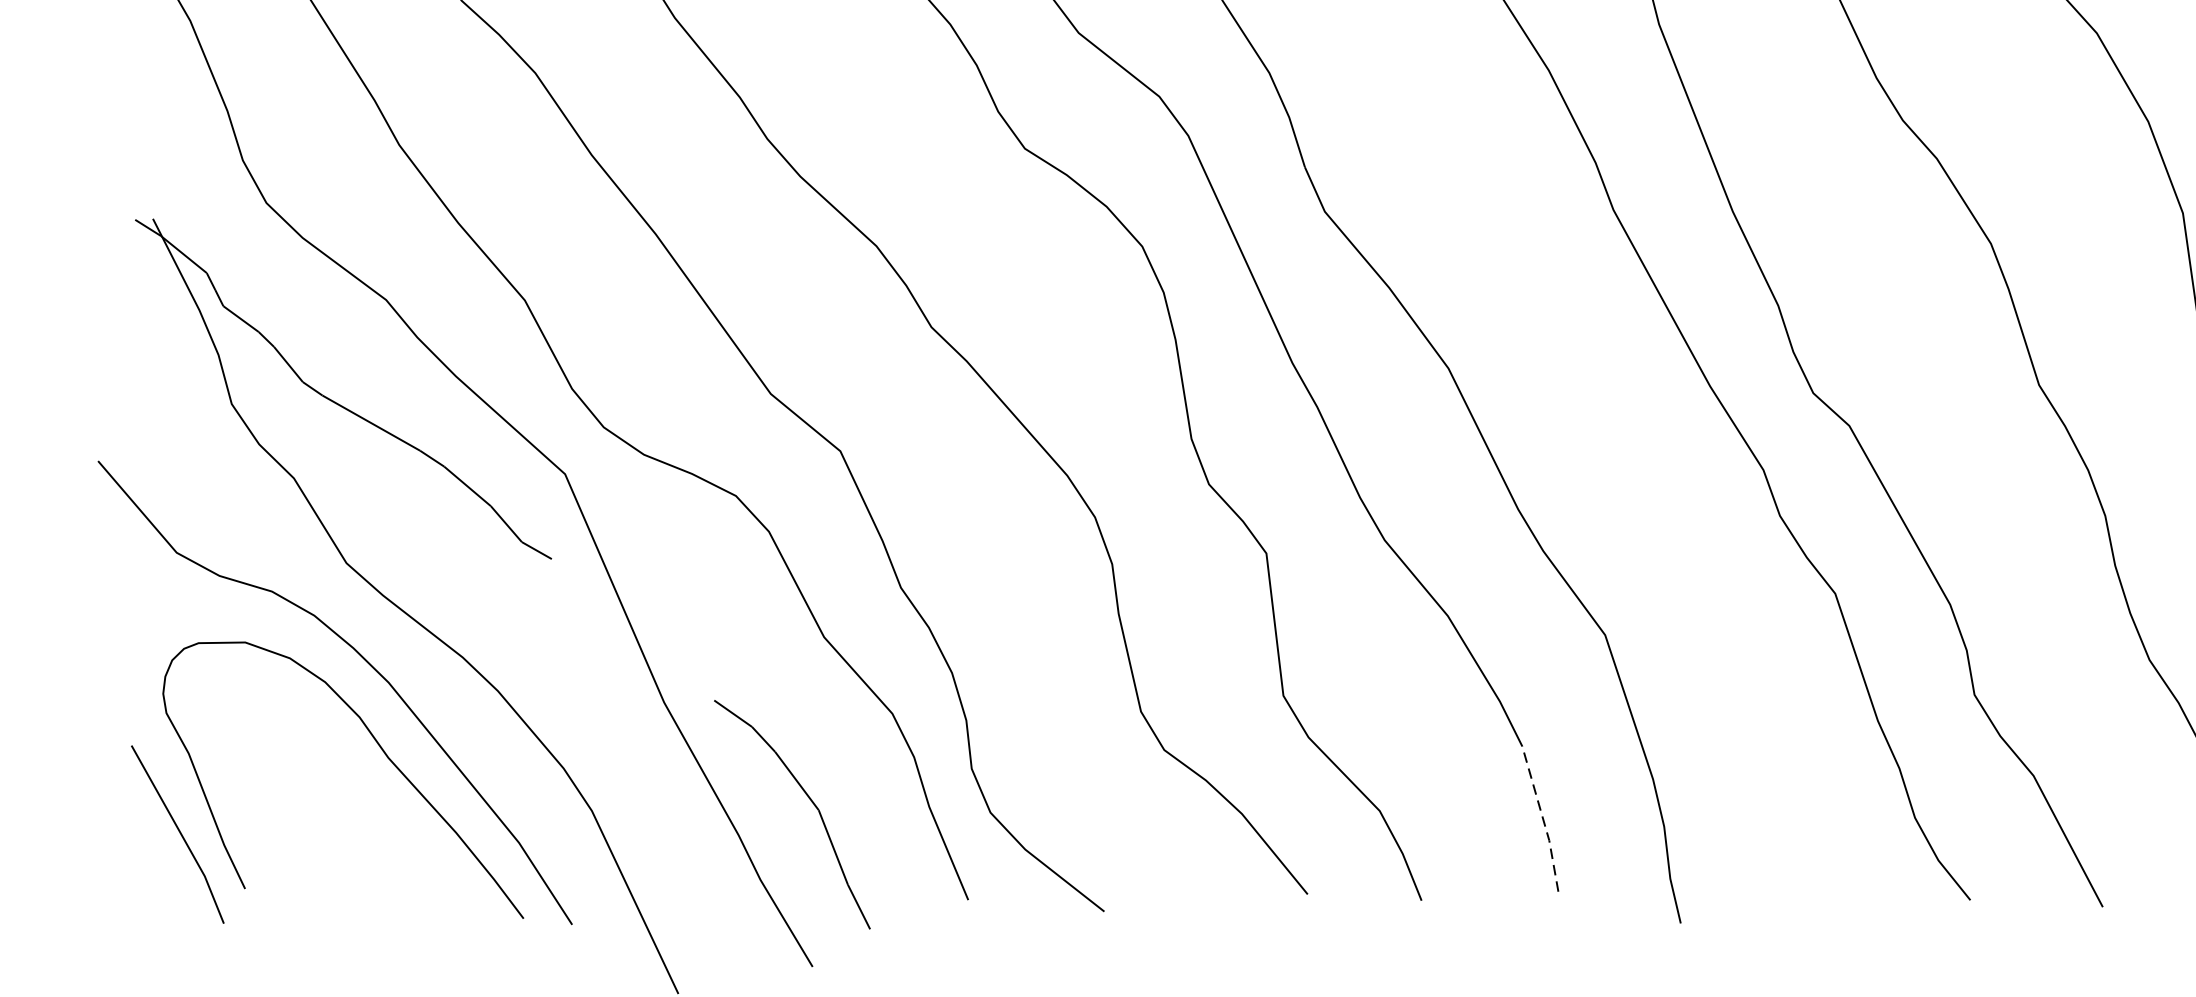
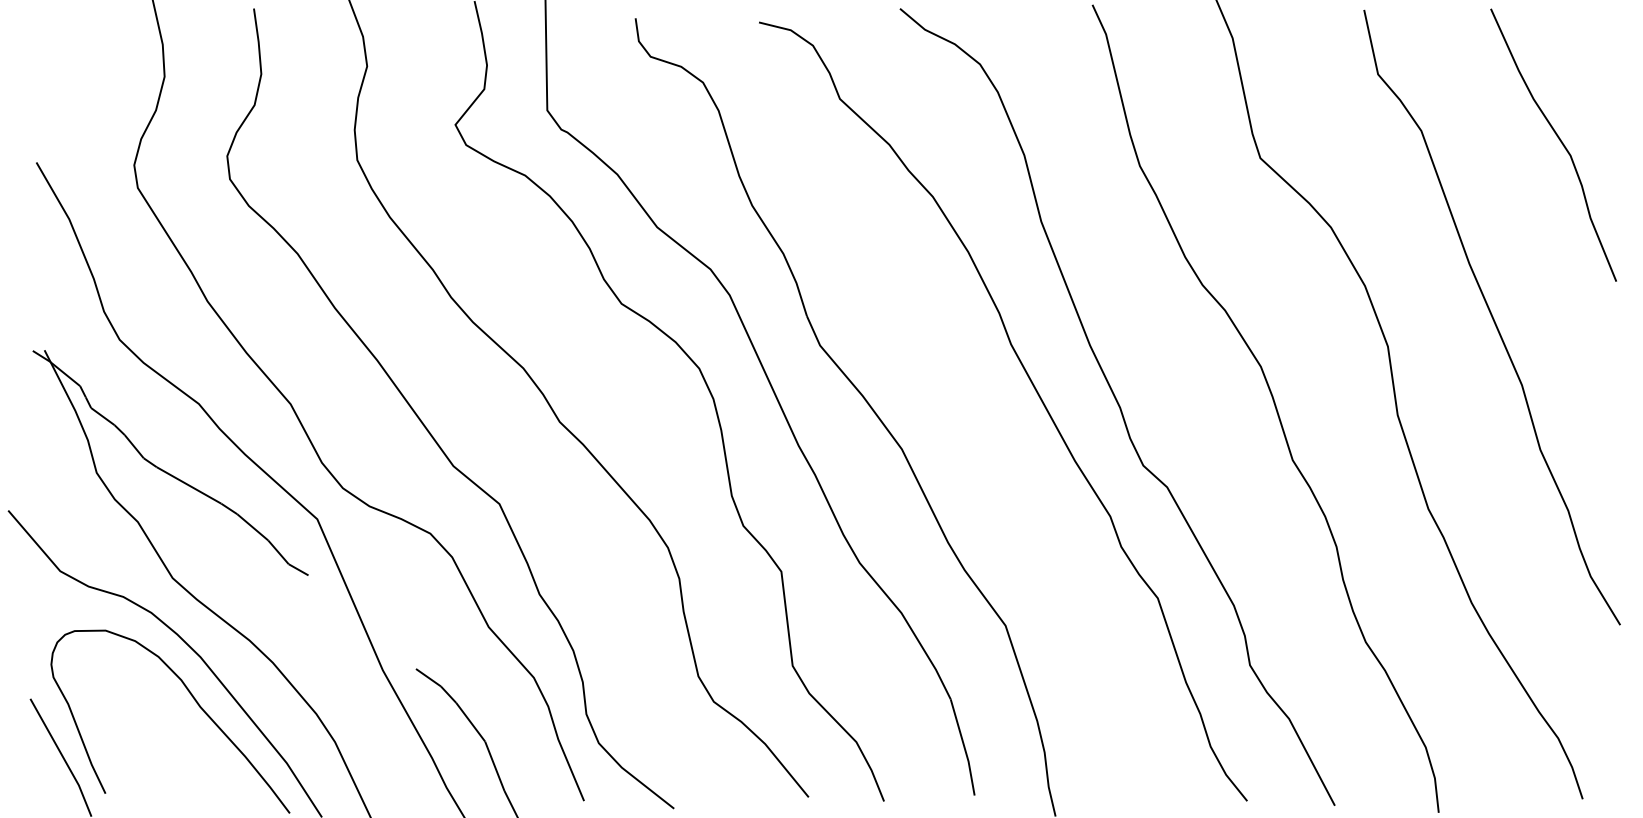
line: (1543, 819) -> (964, 747), dashed -> solid

